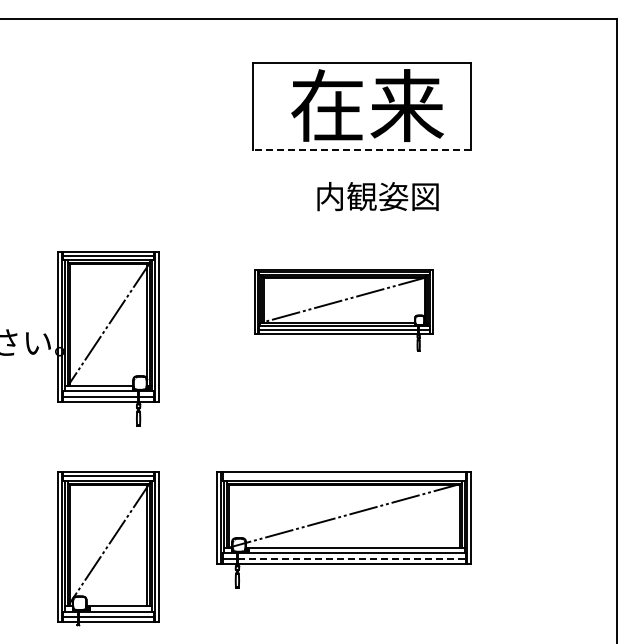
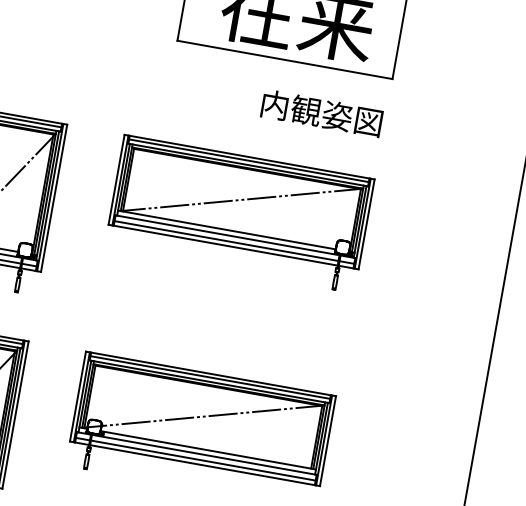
line: (361, 150) -> (284, 59), dashed -> solid
text: (377, 196) -> (321, 113), moved
part: (343, 309) -> (238, 213), size x1.43
line: (344, 476) -> (210, 377), added
line: (352, 559) -> (203, 461), dashed -> solid

